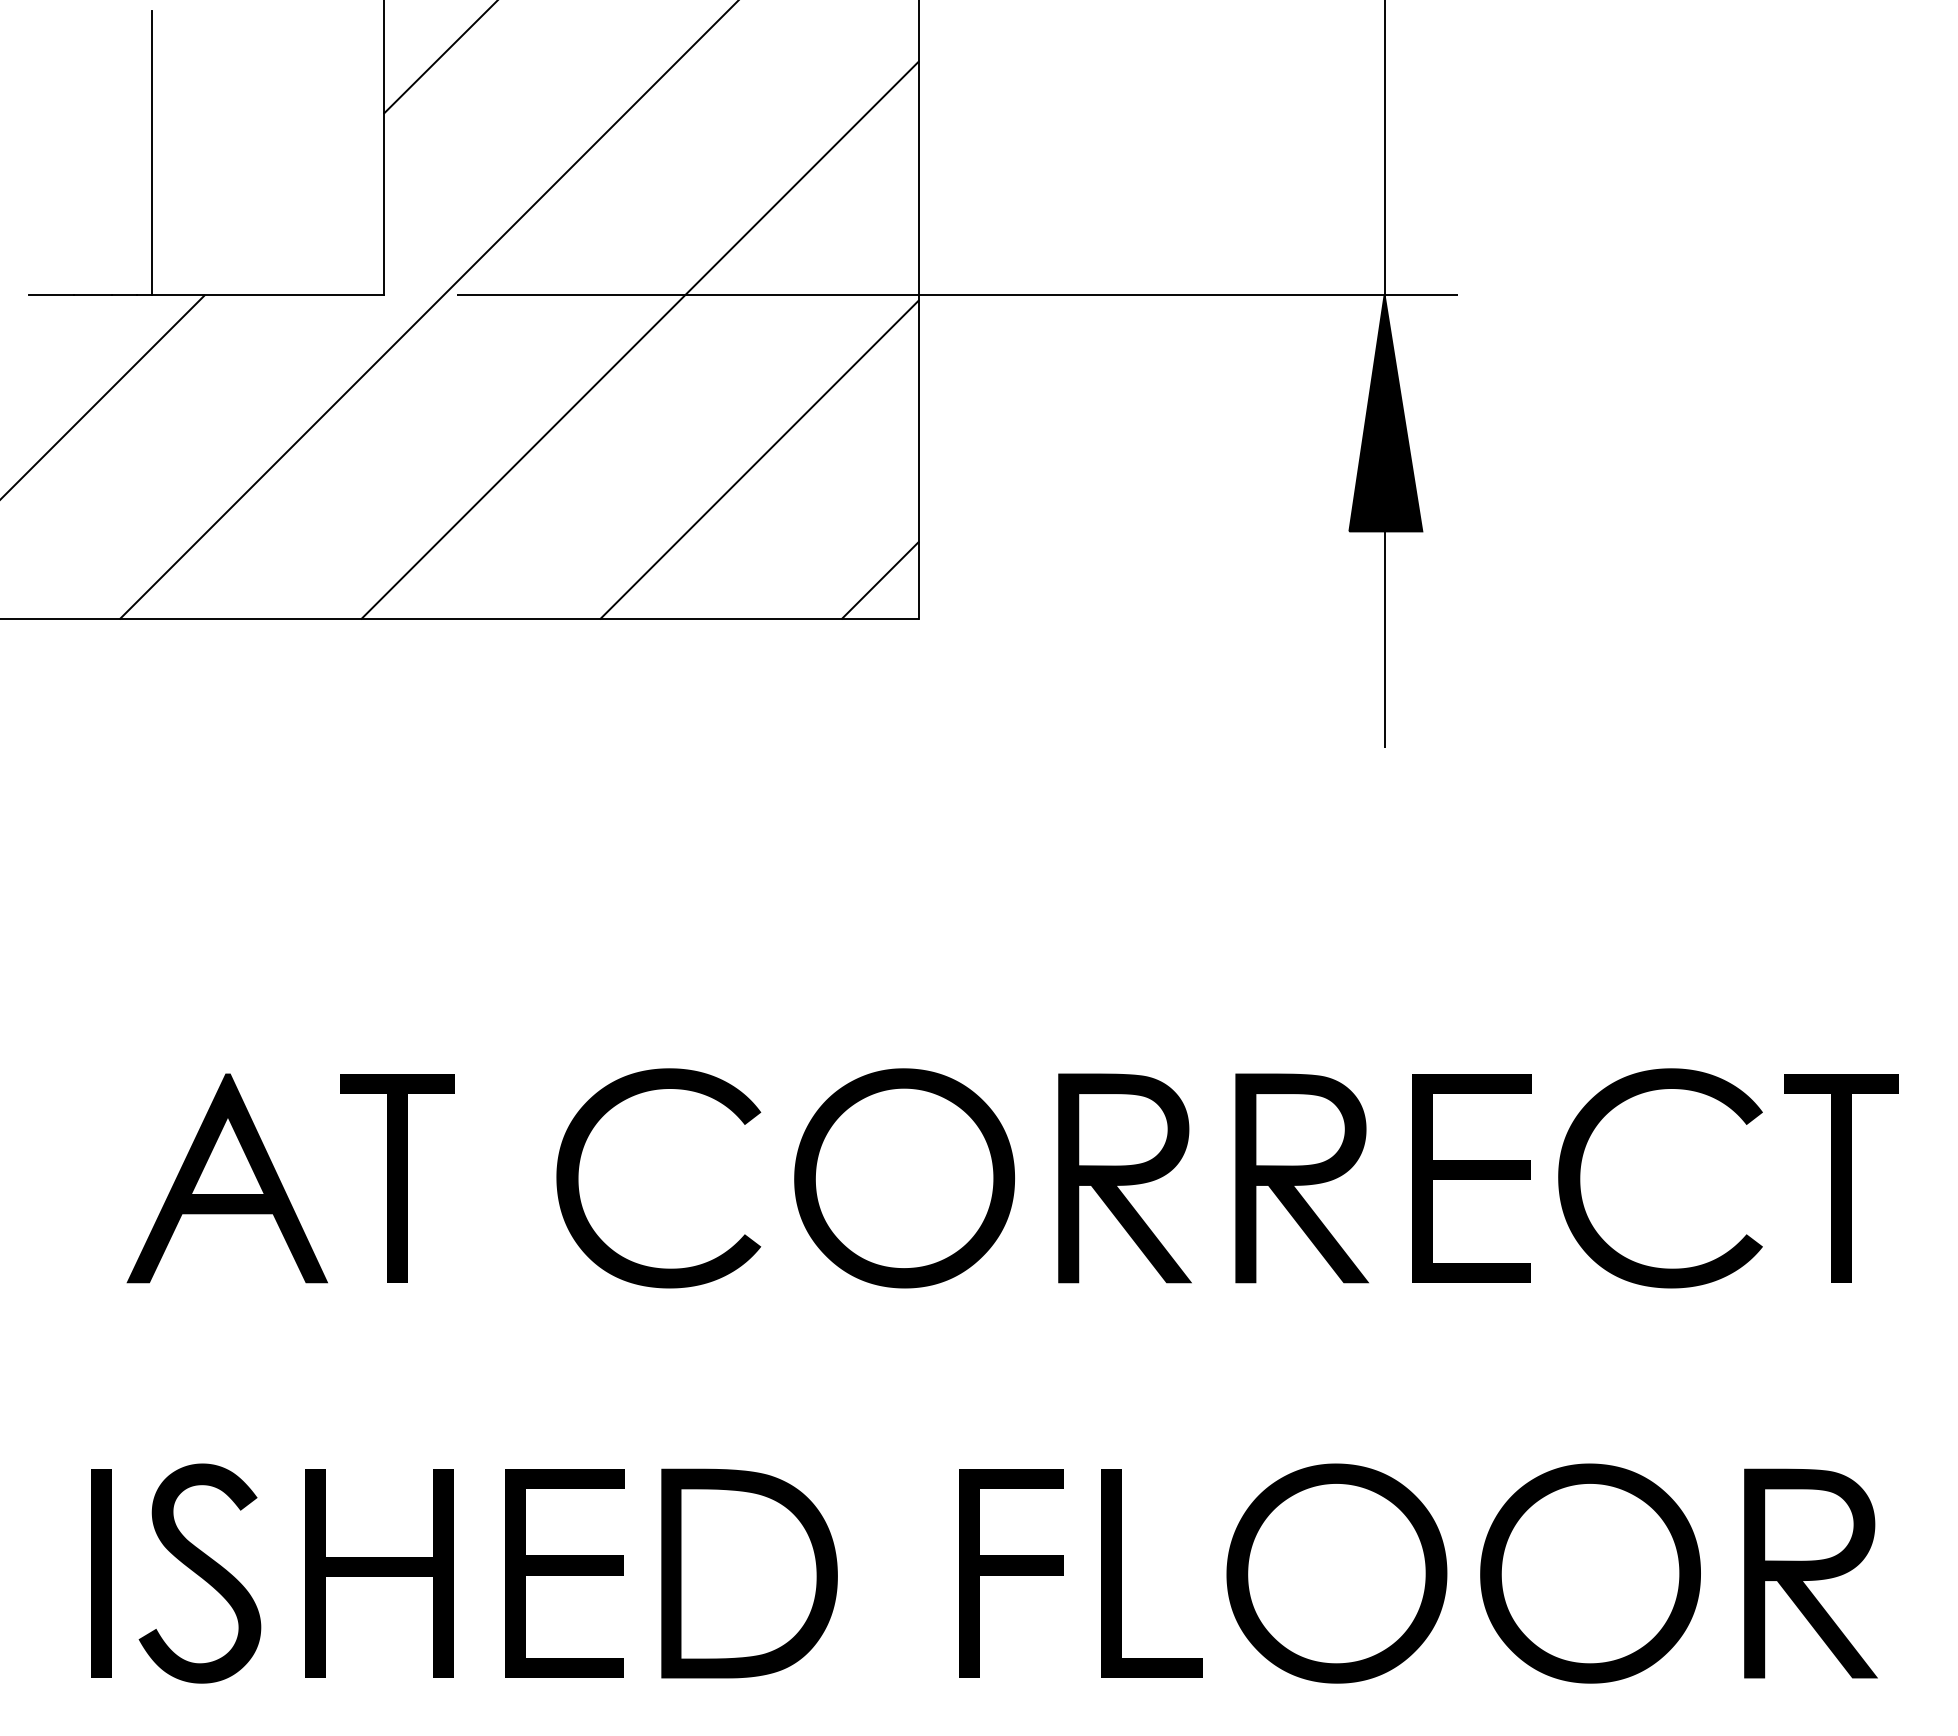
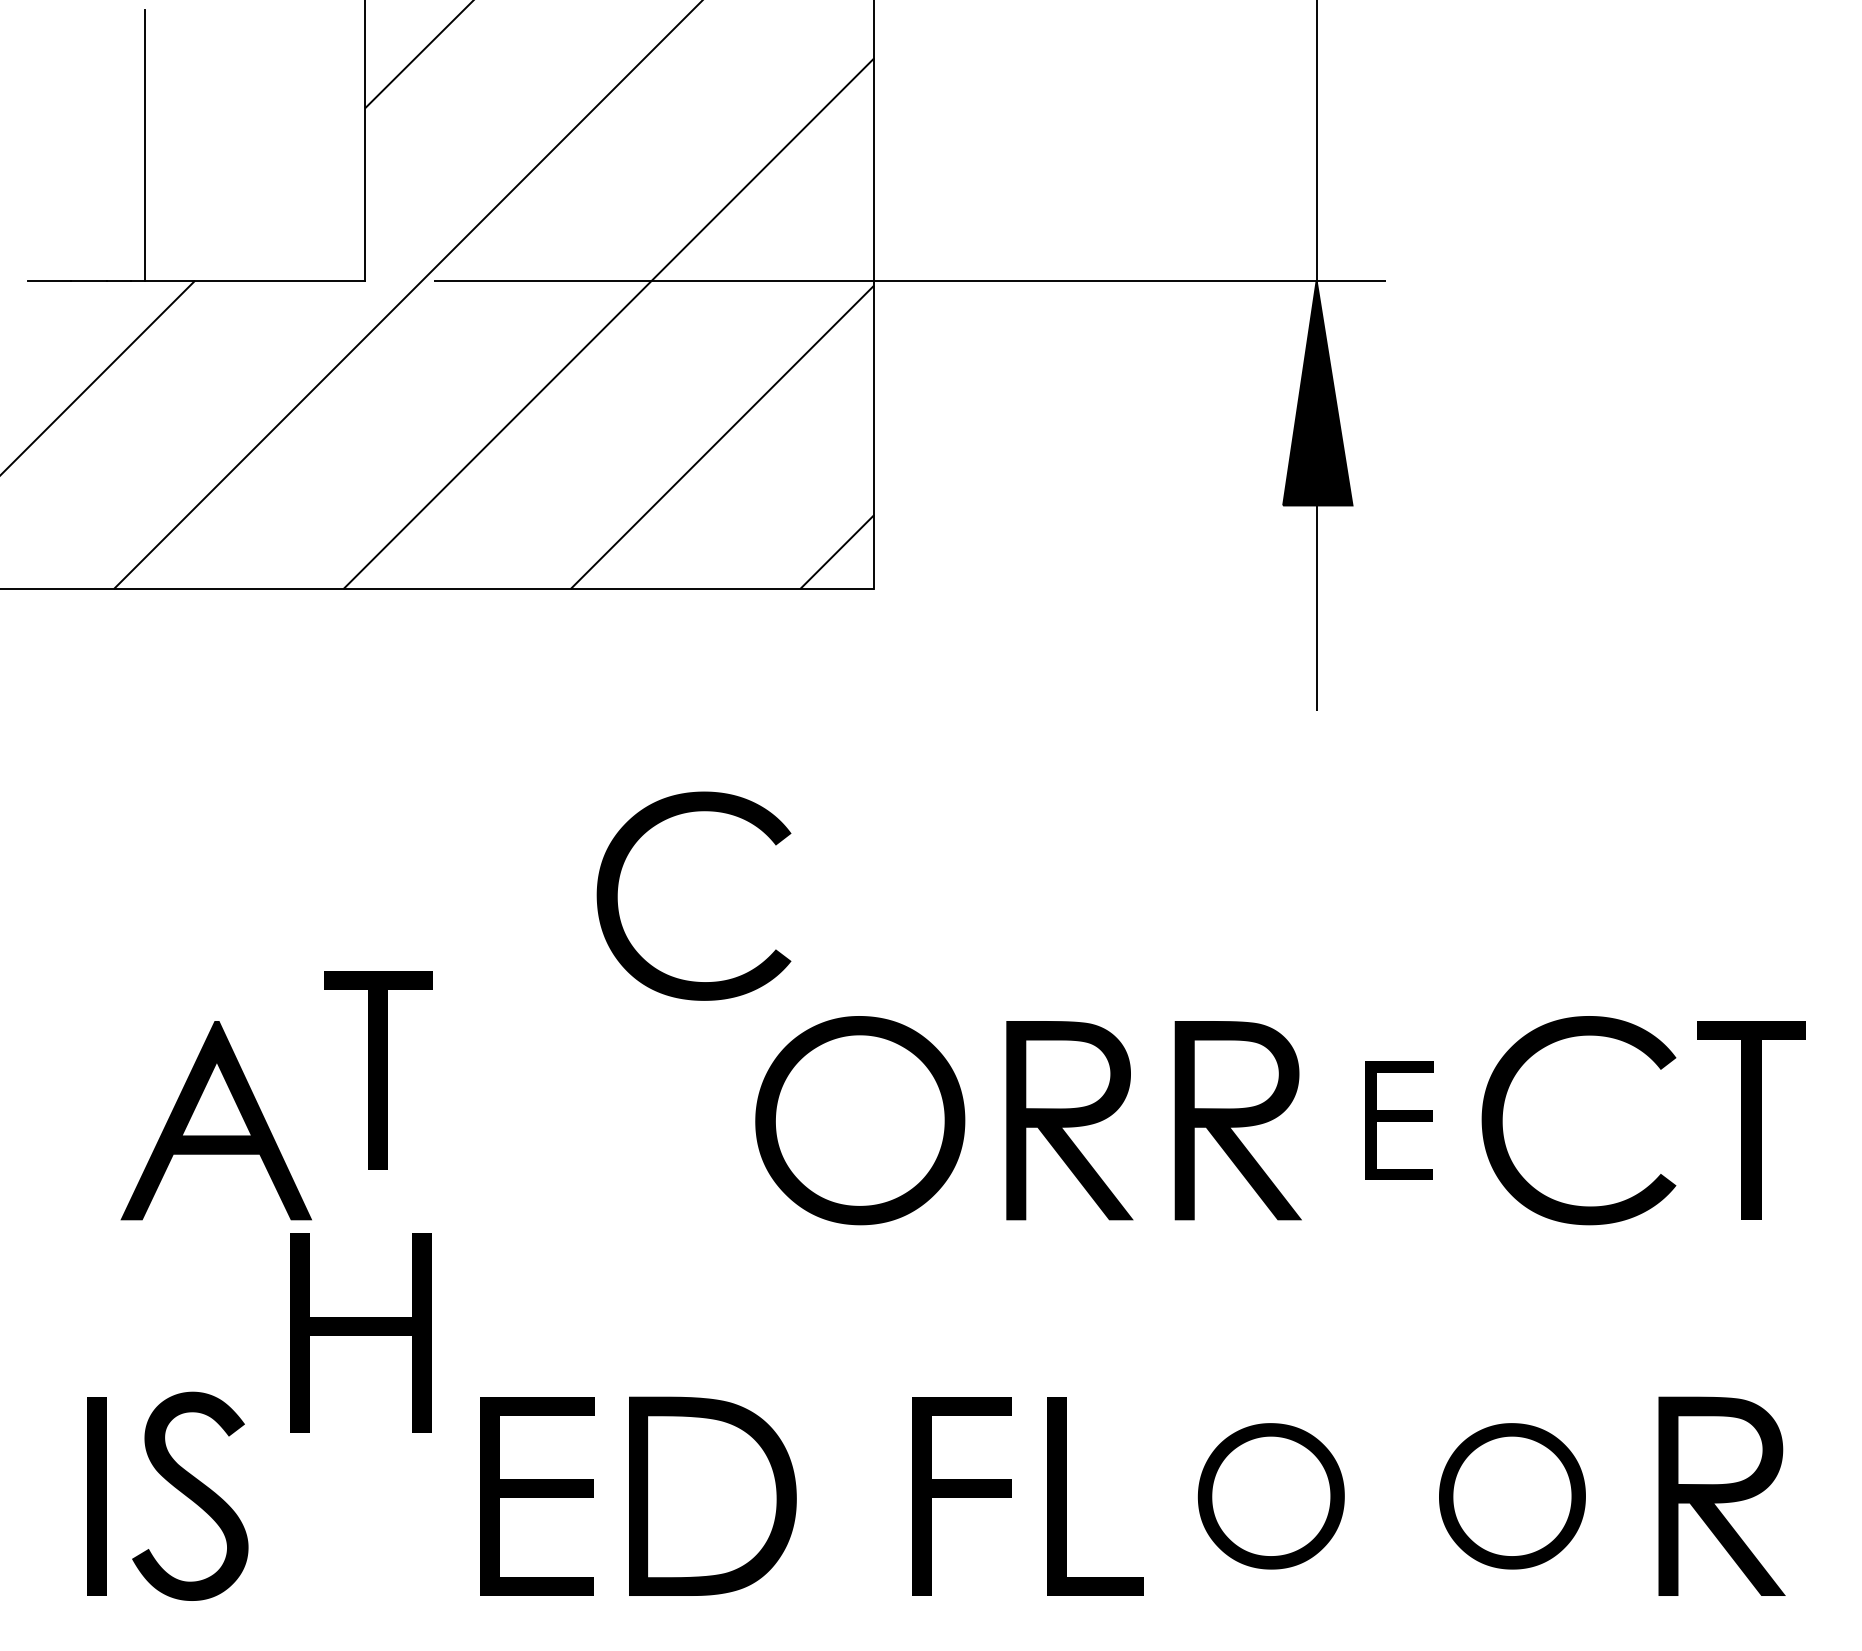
part: (579, 1167) -> (618, 885), moved
part: (397, 1178) -> (378, 1070), moved
part: (1471, 1178) -> (1399, 1120), size x0.6
part: (379, 1573) -> (360, 1332), moved
part: (1336, 1573) -> (1270, 1496), size x0.7
part: (1590, 1573) -> (1512, 1496), size x0.7

